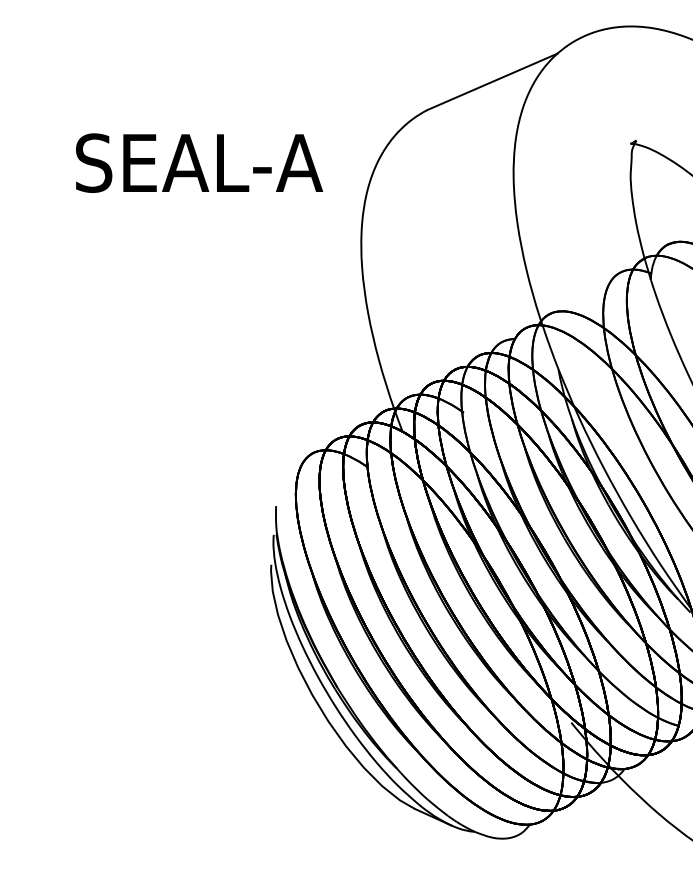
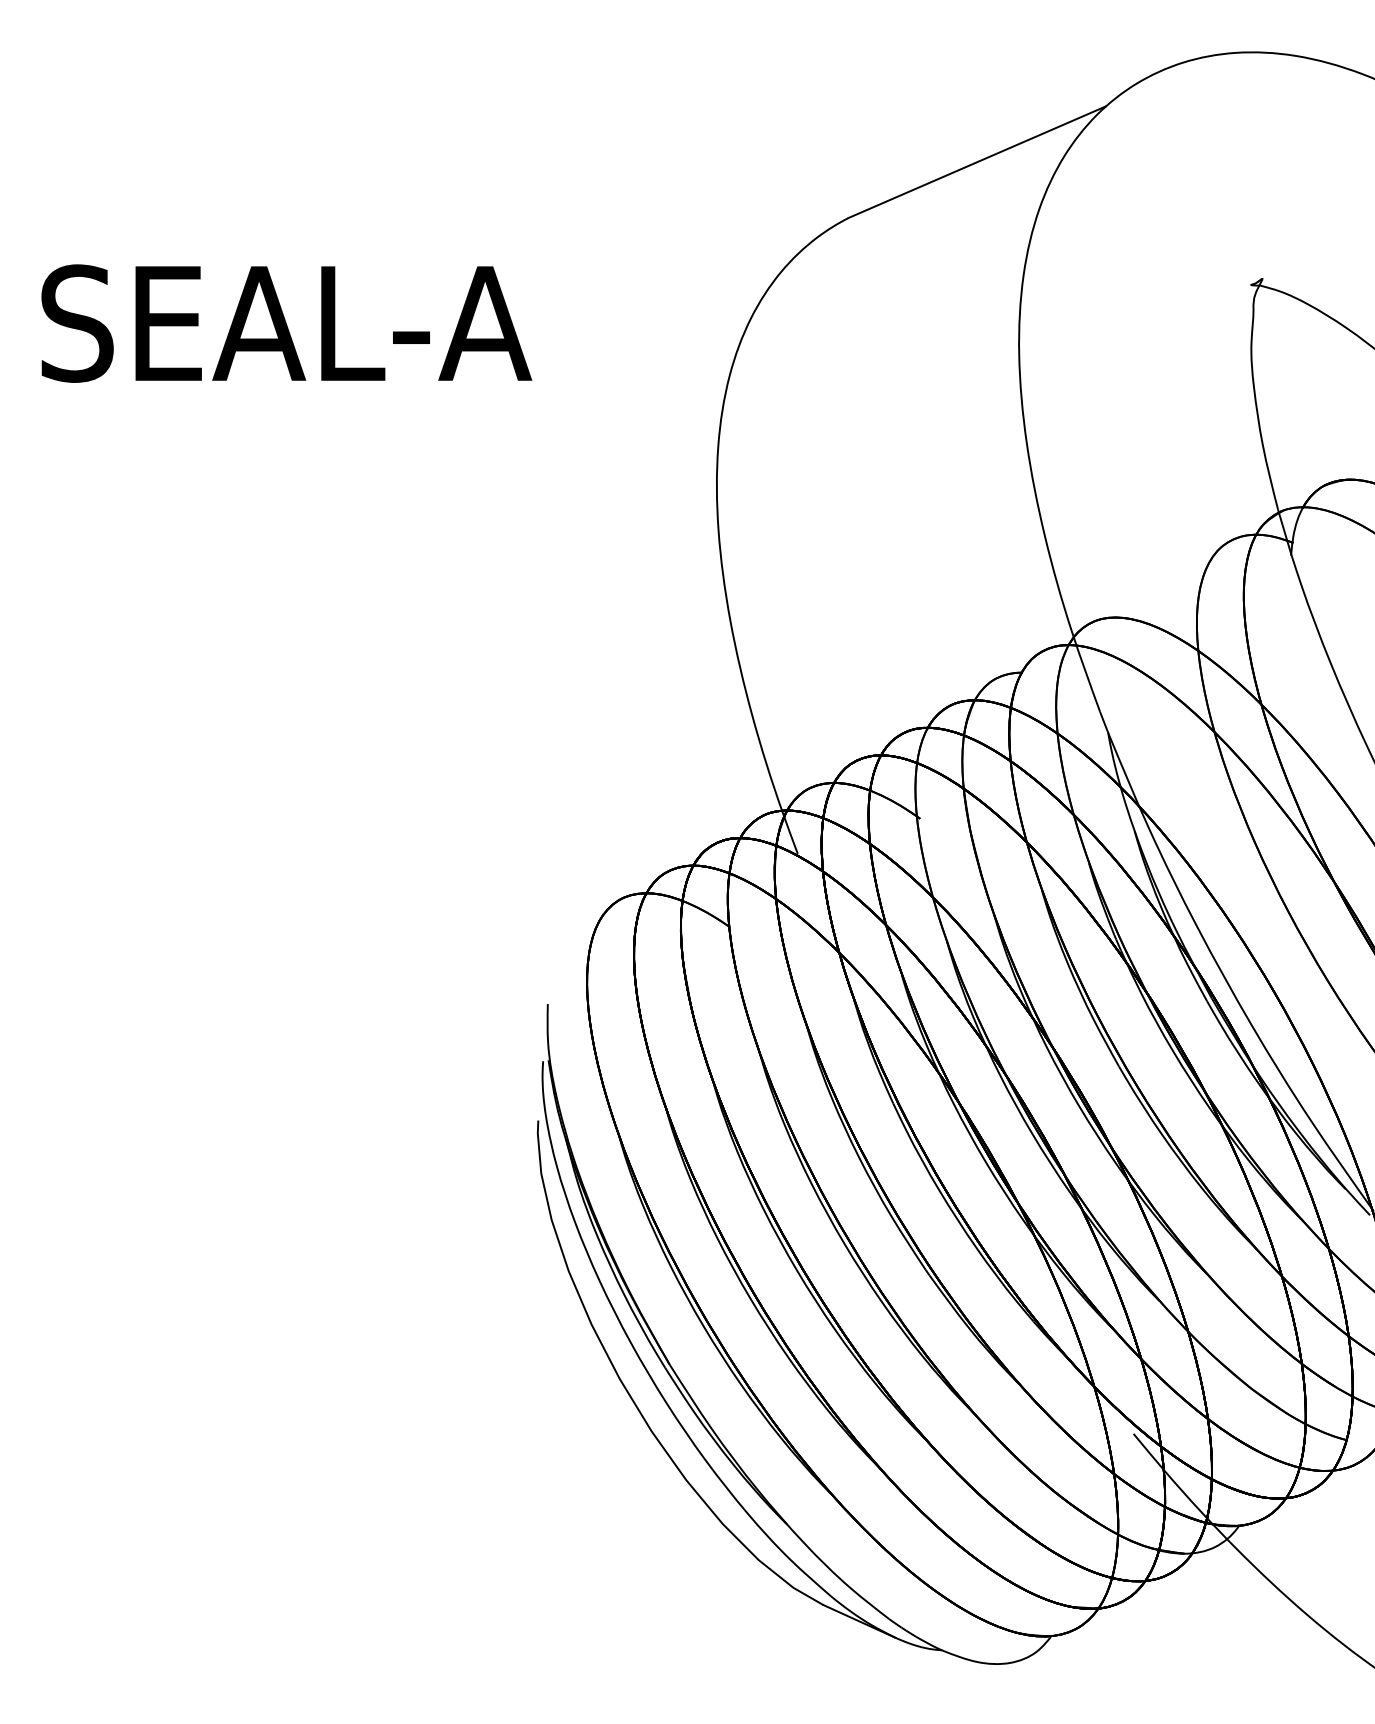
text: (199, 162) -> (286, 322), moved

